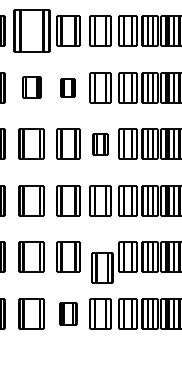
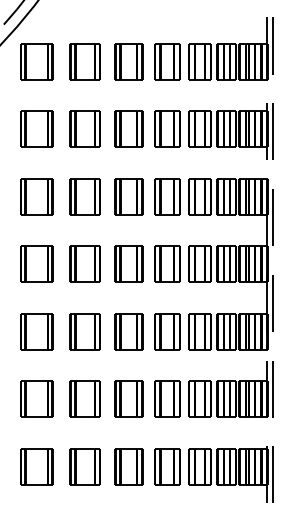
part: (31, 30) -> (84, 128), size x0.71
part: (31, 87) -> (84, 196), size x1.43
part: (68, 87) -> (128, 196), size x1.67
part: (100, 143) -> (167, 263), size x1.43
part: (102, 267) -> (167, 398), moved
part: (68, 313) -> (128, 466), size x1.43

